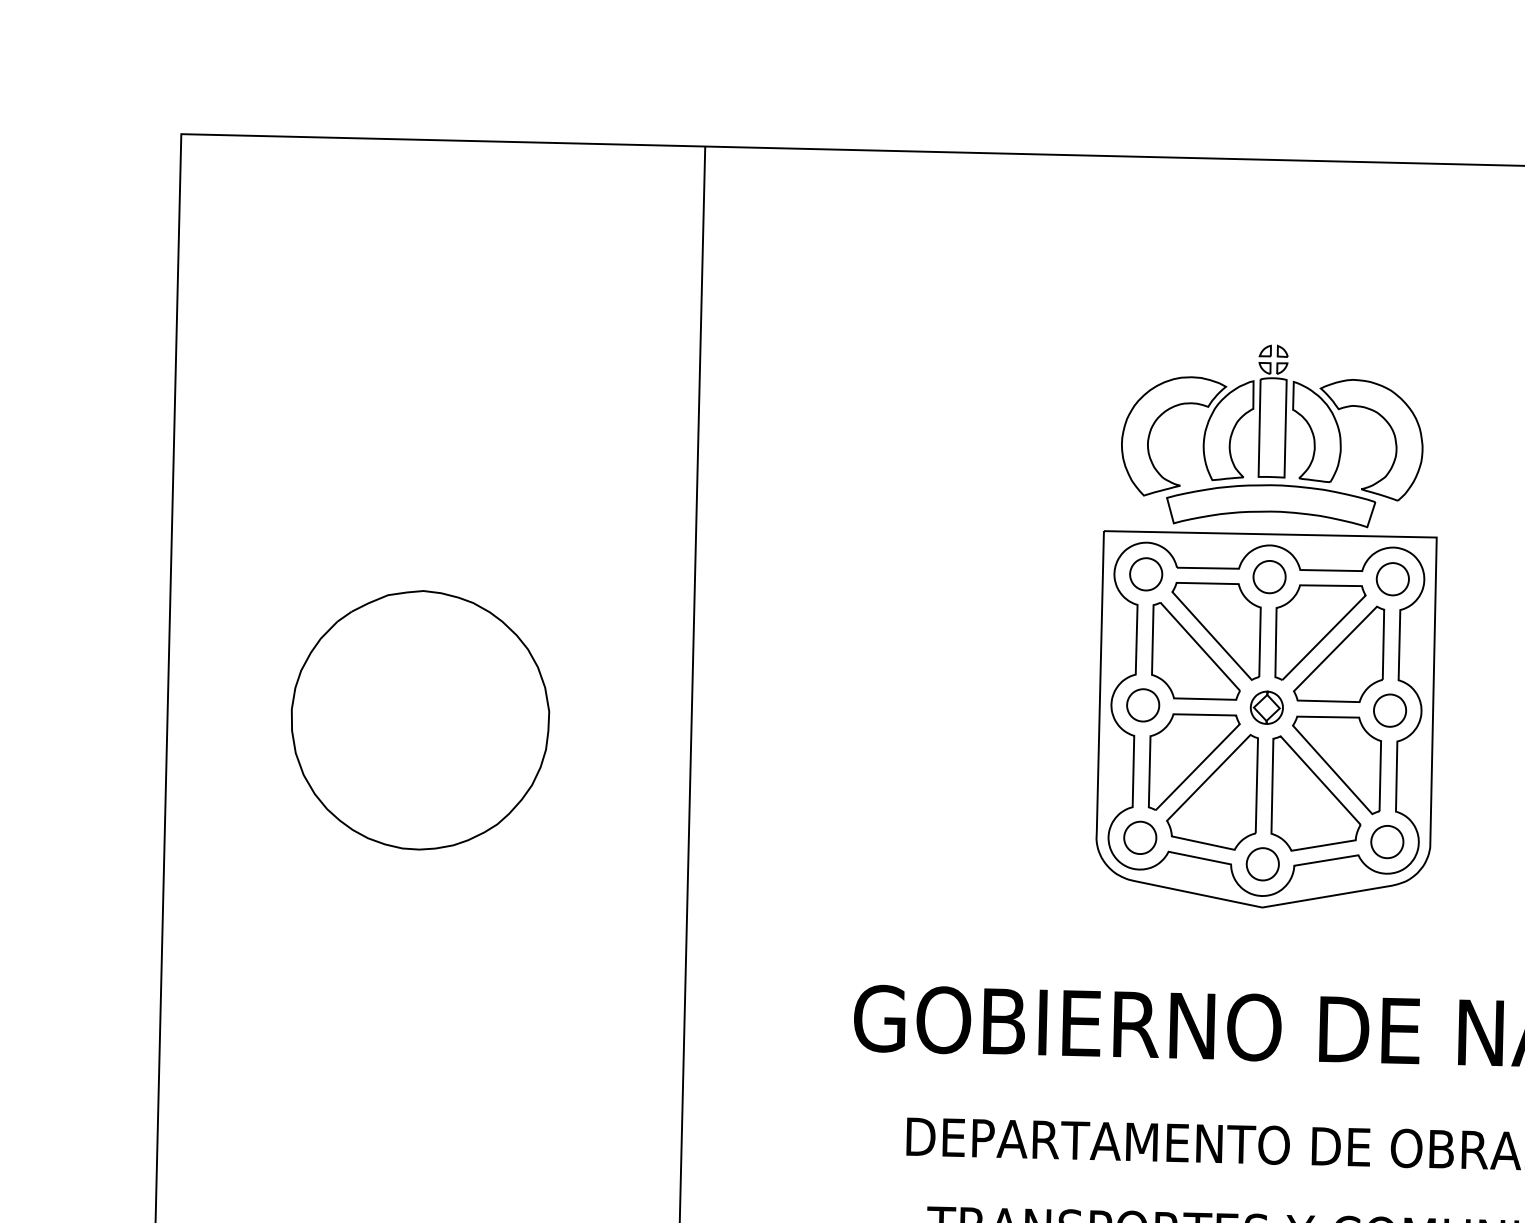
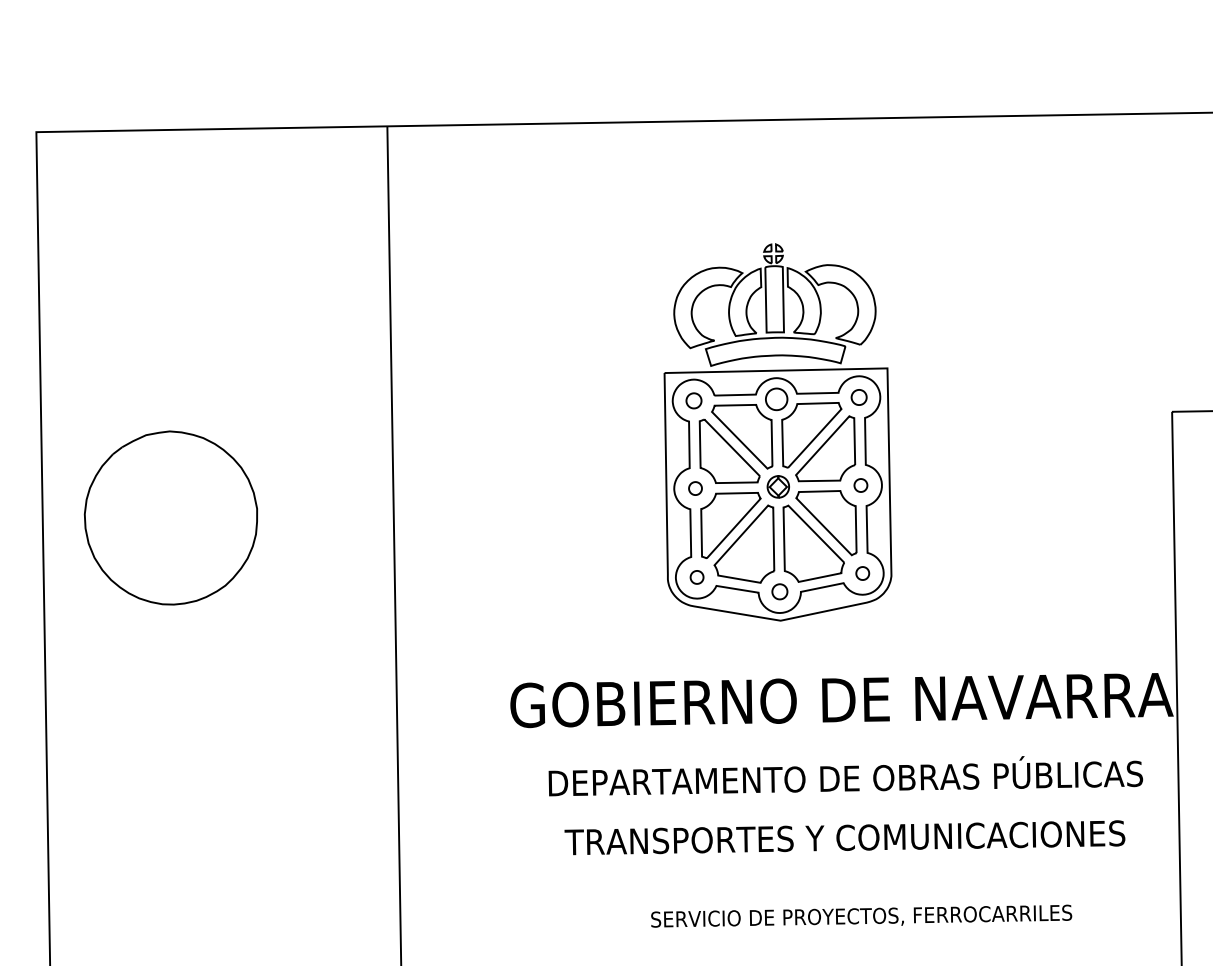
part: (1145, 573) -> (693, 400), size x0.7
part: (1391, 579) -> (858, 397), size x0.7
part: (1143, 705) -> (695, 488), size x0.6
part: (1389, 710) -> (860, 485), size x0.6
part: (419, 719) -> (170, 517), moved
part: (1139, 838) -> (696, 577), size x0.6
part: (1387, 841) -> (862, 573), size x0.6
part: (1262, 863) -> (779, 591), size x0.7

